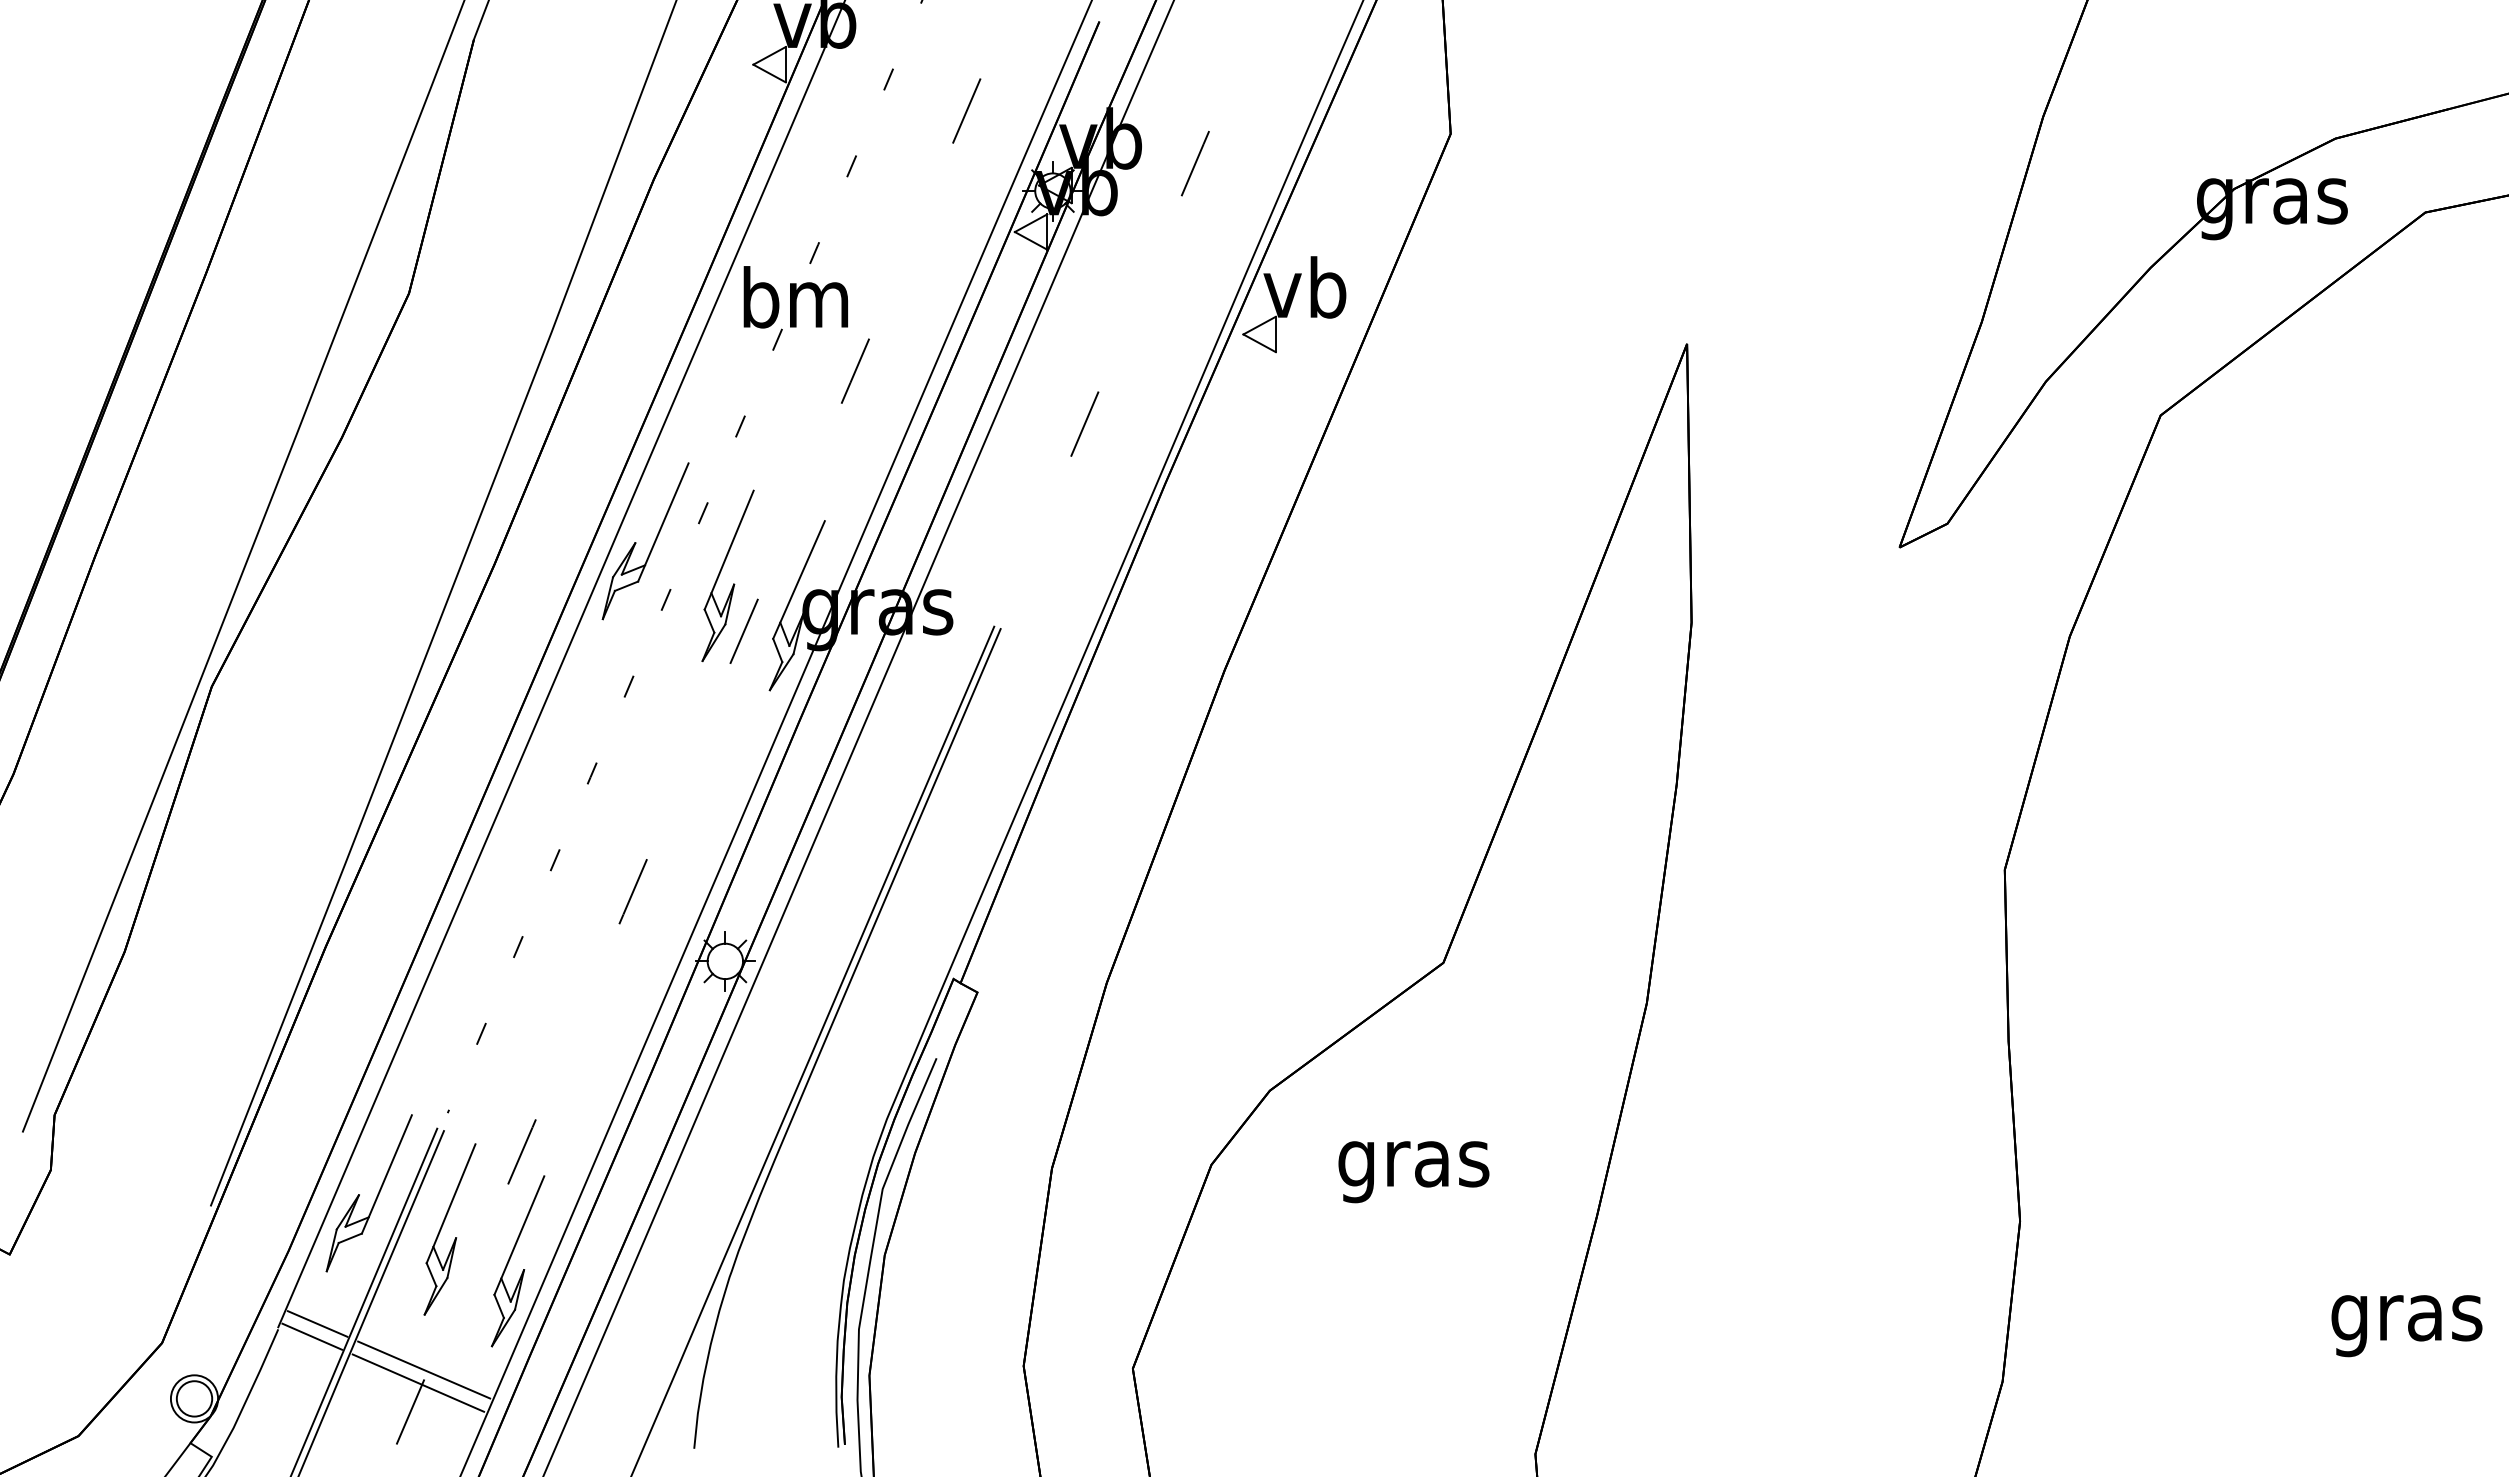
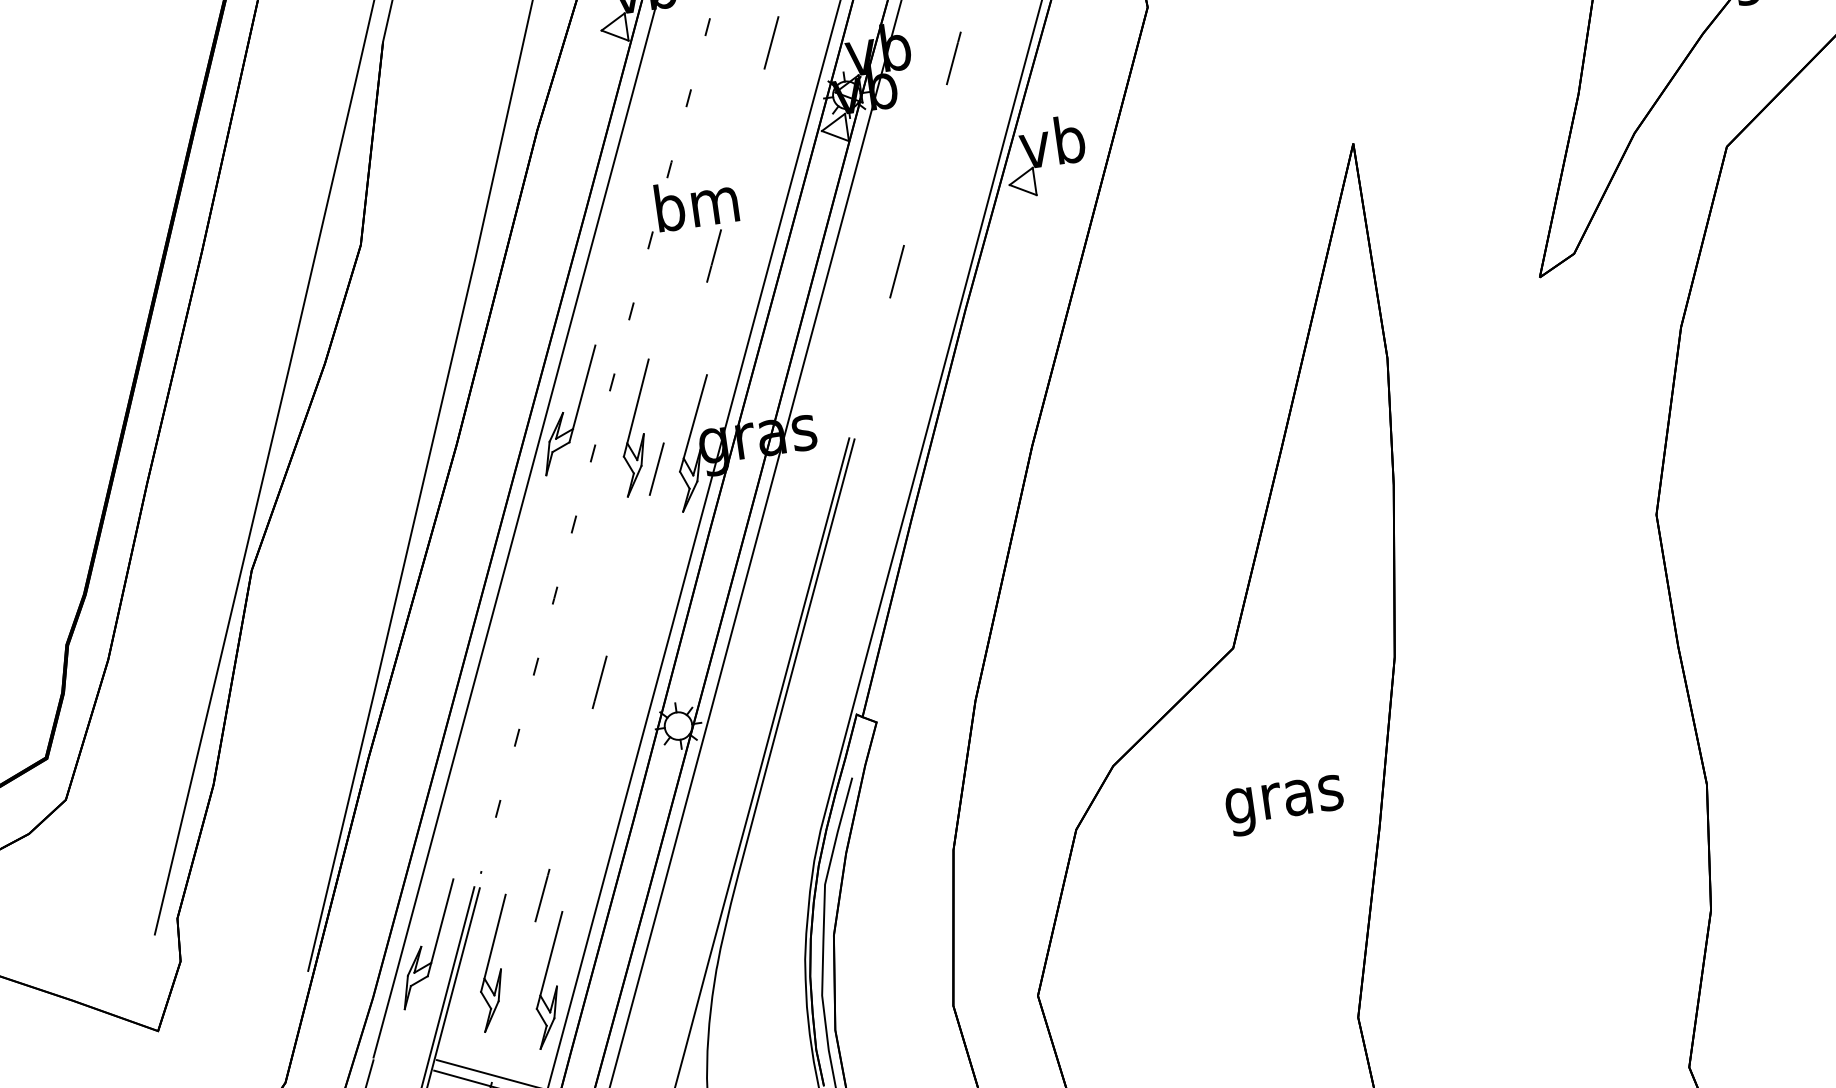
text: (795, 297) -> (696, 203), moved
text: (1413, 1172) -> (1284, 806), moved
line: (317, 1323) -> (403, 1050), removed
line: (312, 1336) -> (400, 1061), removed

